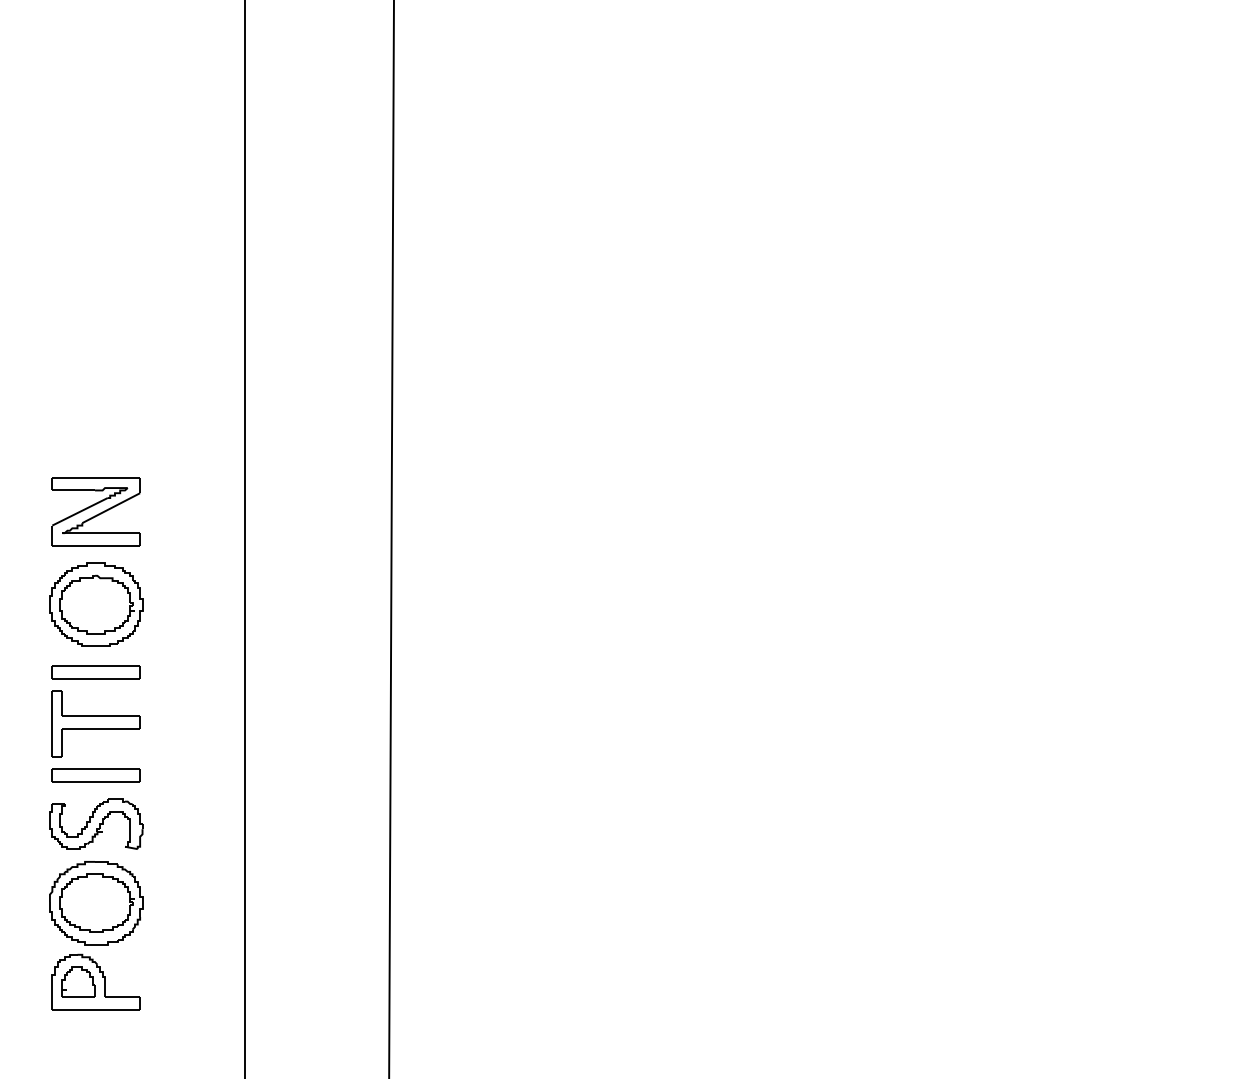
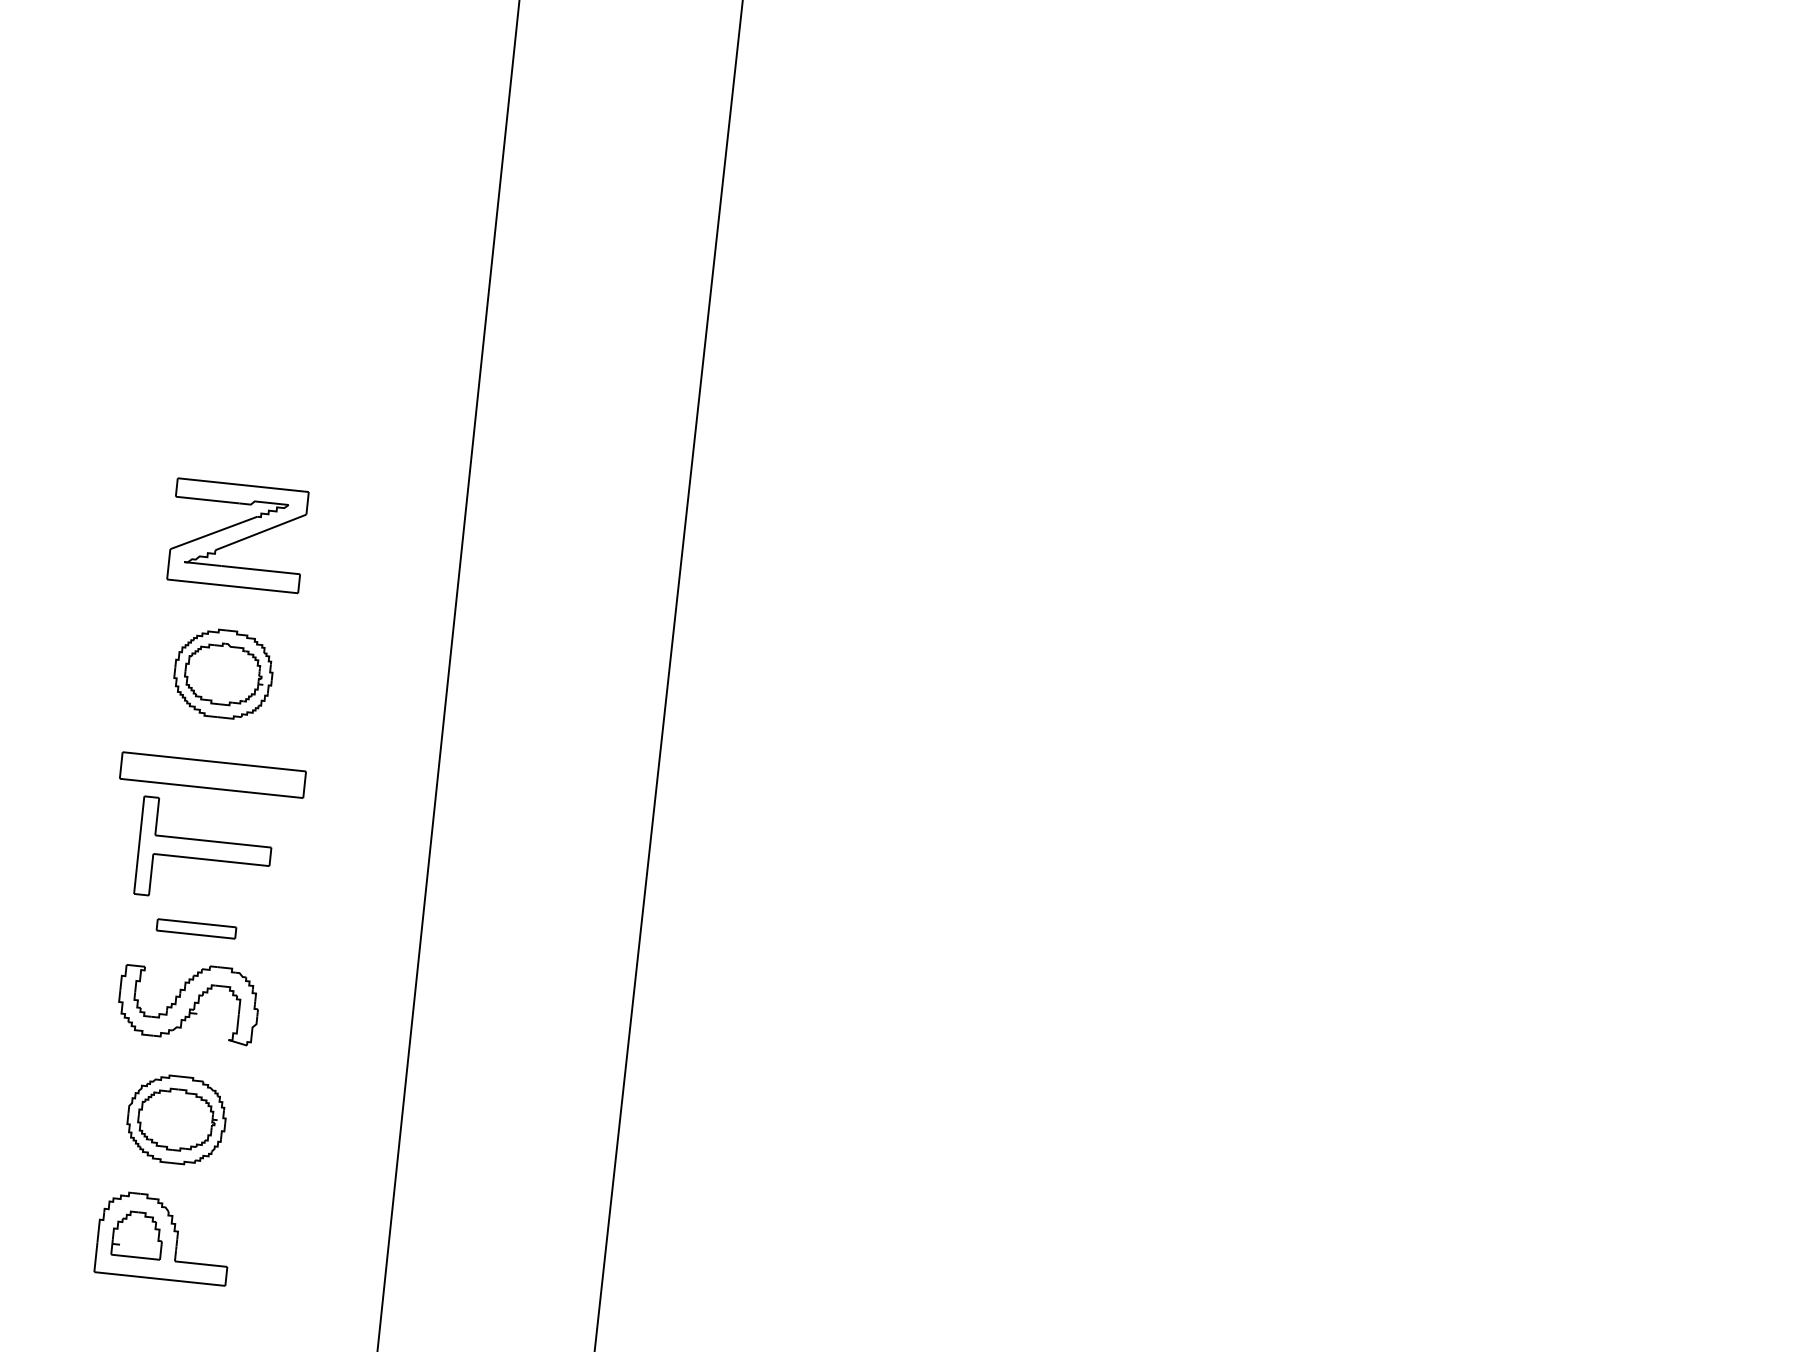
part: (96, 604) -> (223, 673), size x0.7
part: (95, 672) -> (211, 775), size x1.4
part: (95, 775) -> (195, 929), size x0.6
part: (96, 903) -> (176, 1120), size x0.7

